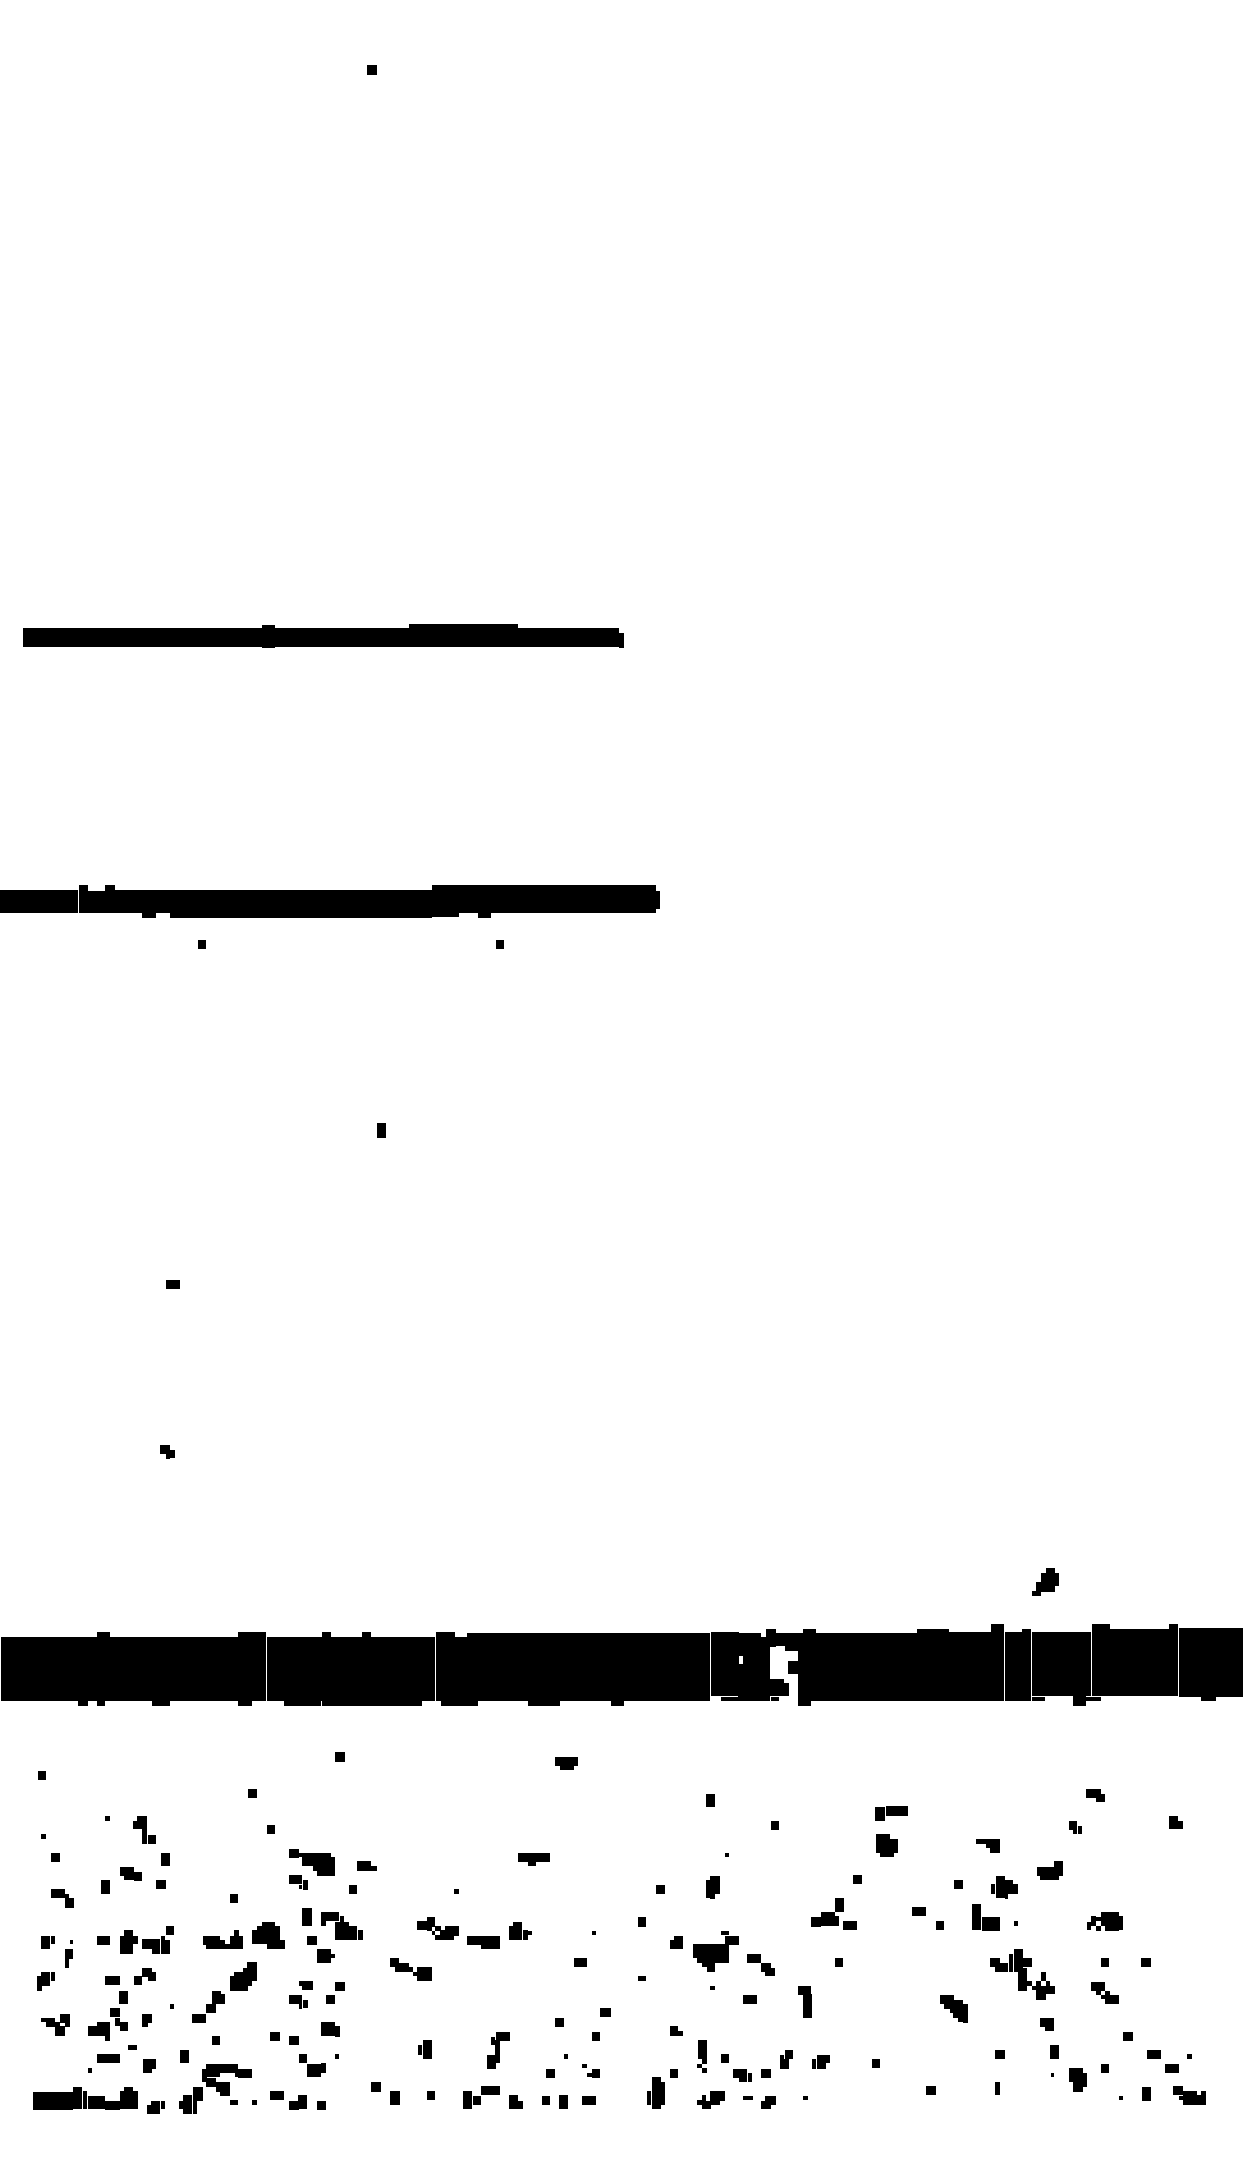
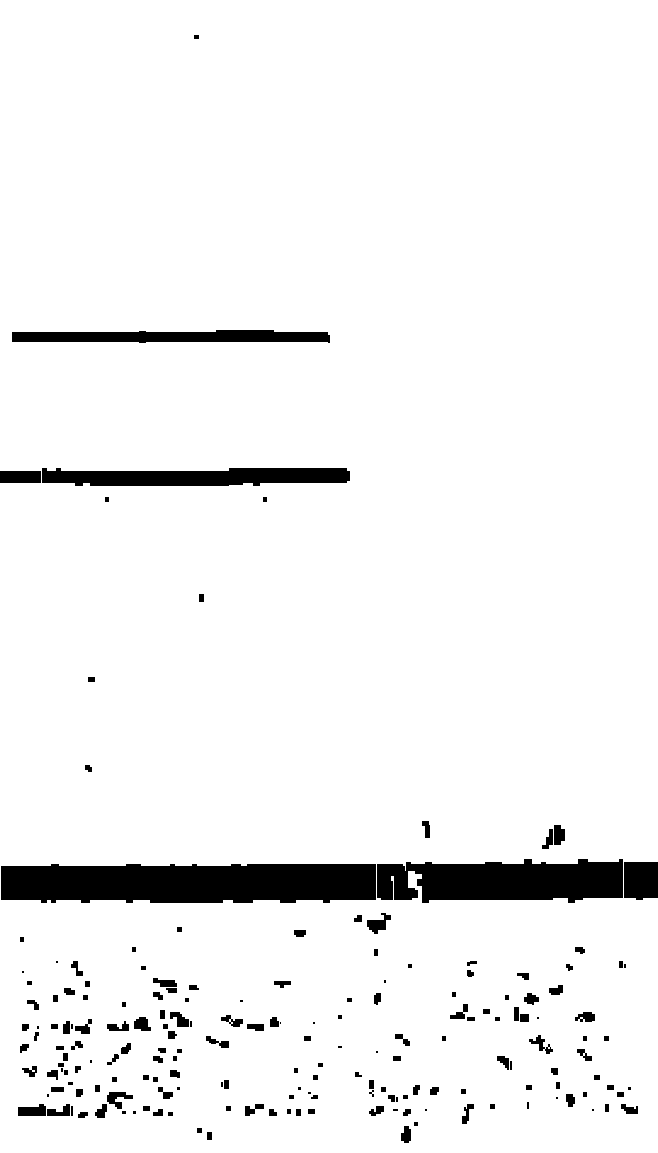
part: (1045, 1582) -> (553, 837), size x1.6
part: (890, 1832) -> (471, 969), size x0.6
part: (834, 1913) -> (462, 1012), moved
part: (703, 1951) -> (372, 923), moved
part: (1021, 1973) -> (540, 1044), size x0.7
part: (223, 1990) -> (118, 1053), size x0.7
part: (803, 2002) -> (425, 829), moved
part: (497, 2049) -> (467, 1113), moved
part: (662, 2089) -> (409, 1132), moved
part: (386, 2092) -> (204, 1133), moved

